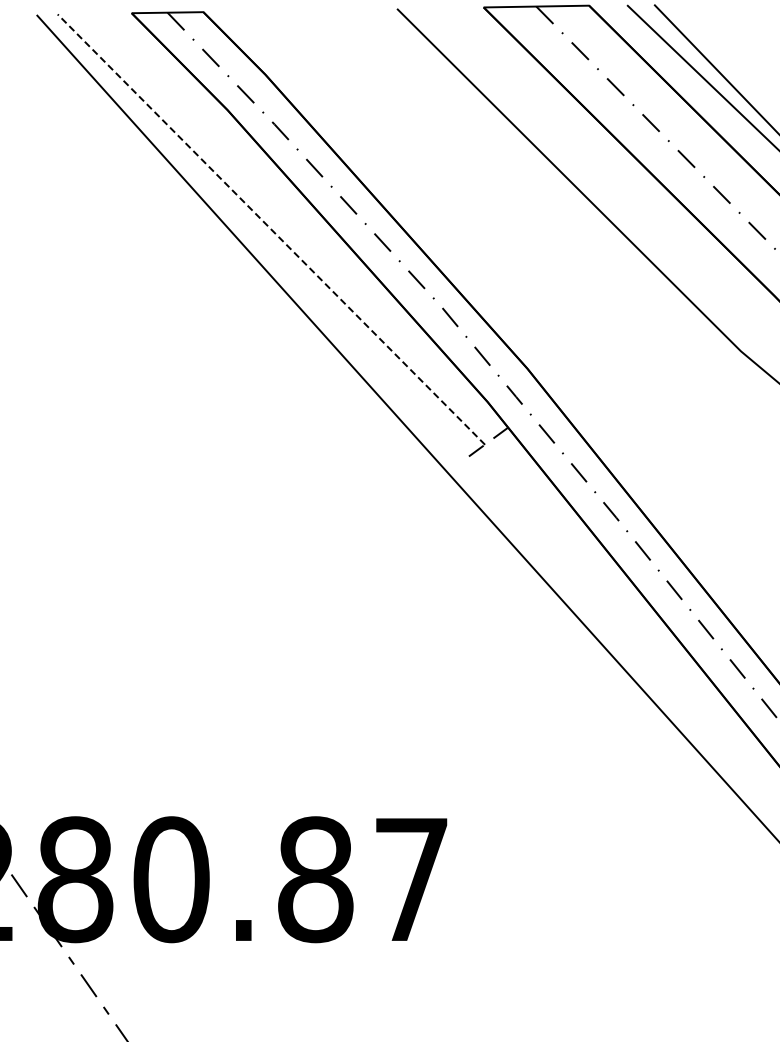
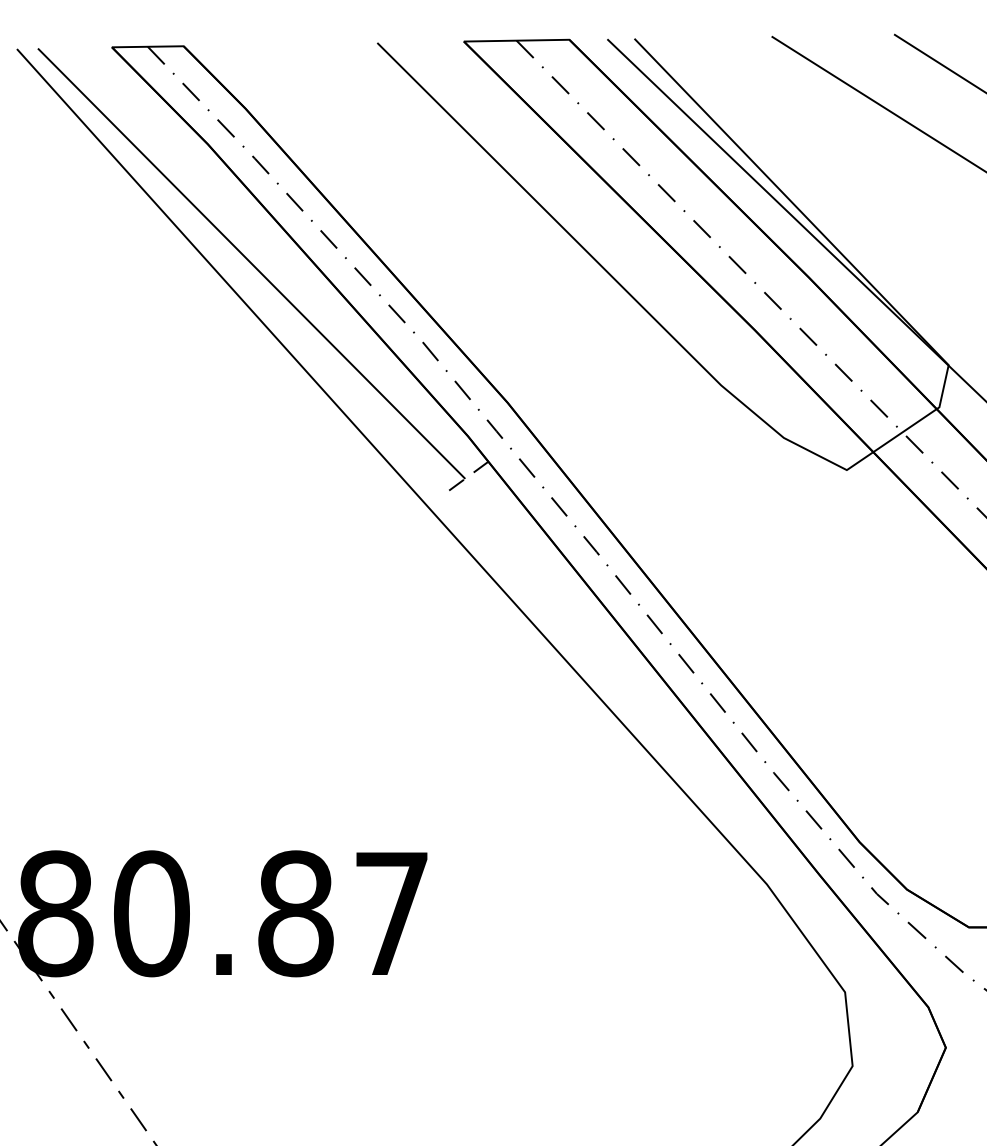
line: (271, 229) -> (251, 263), dashed -> solid

